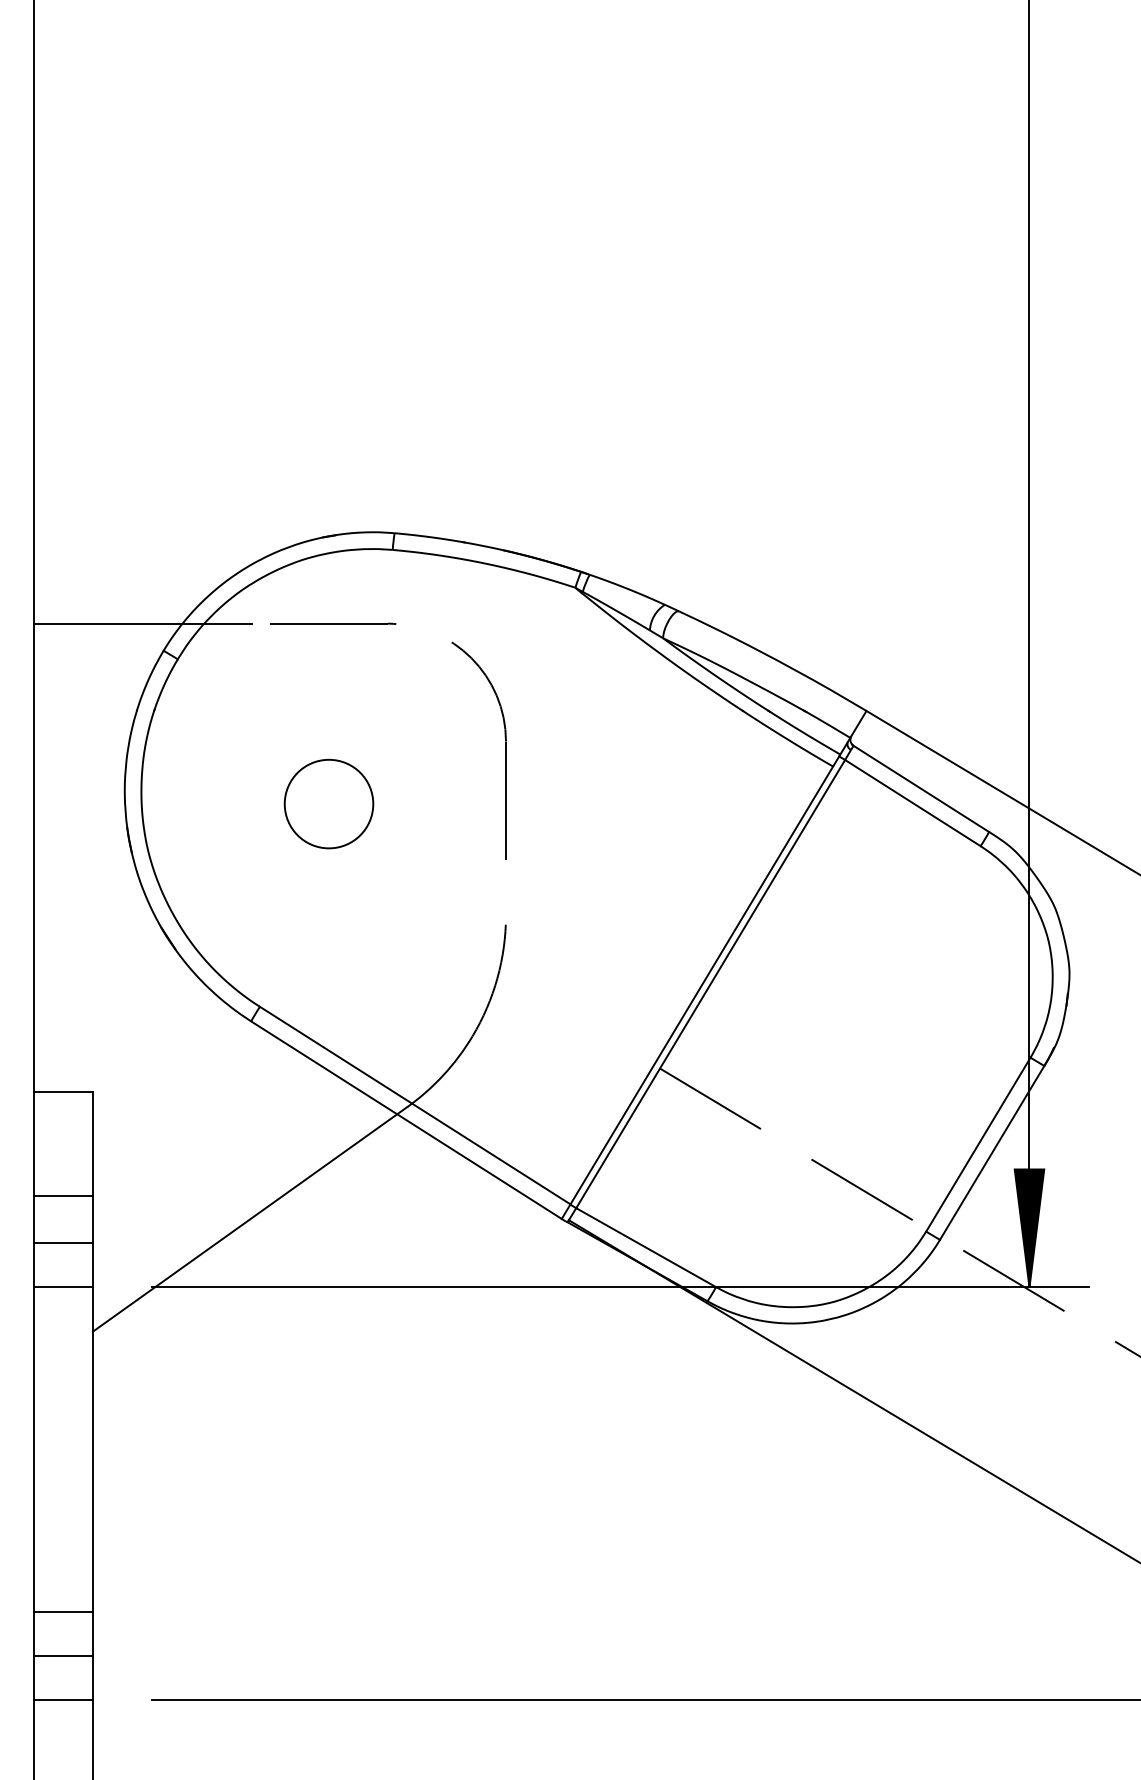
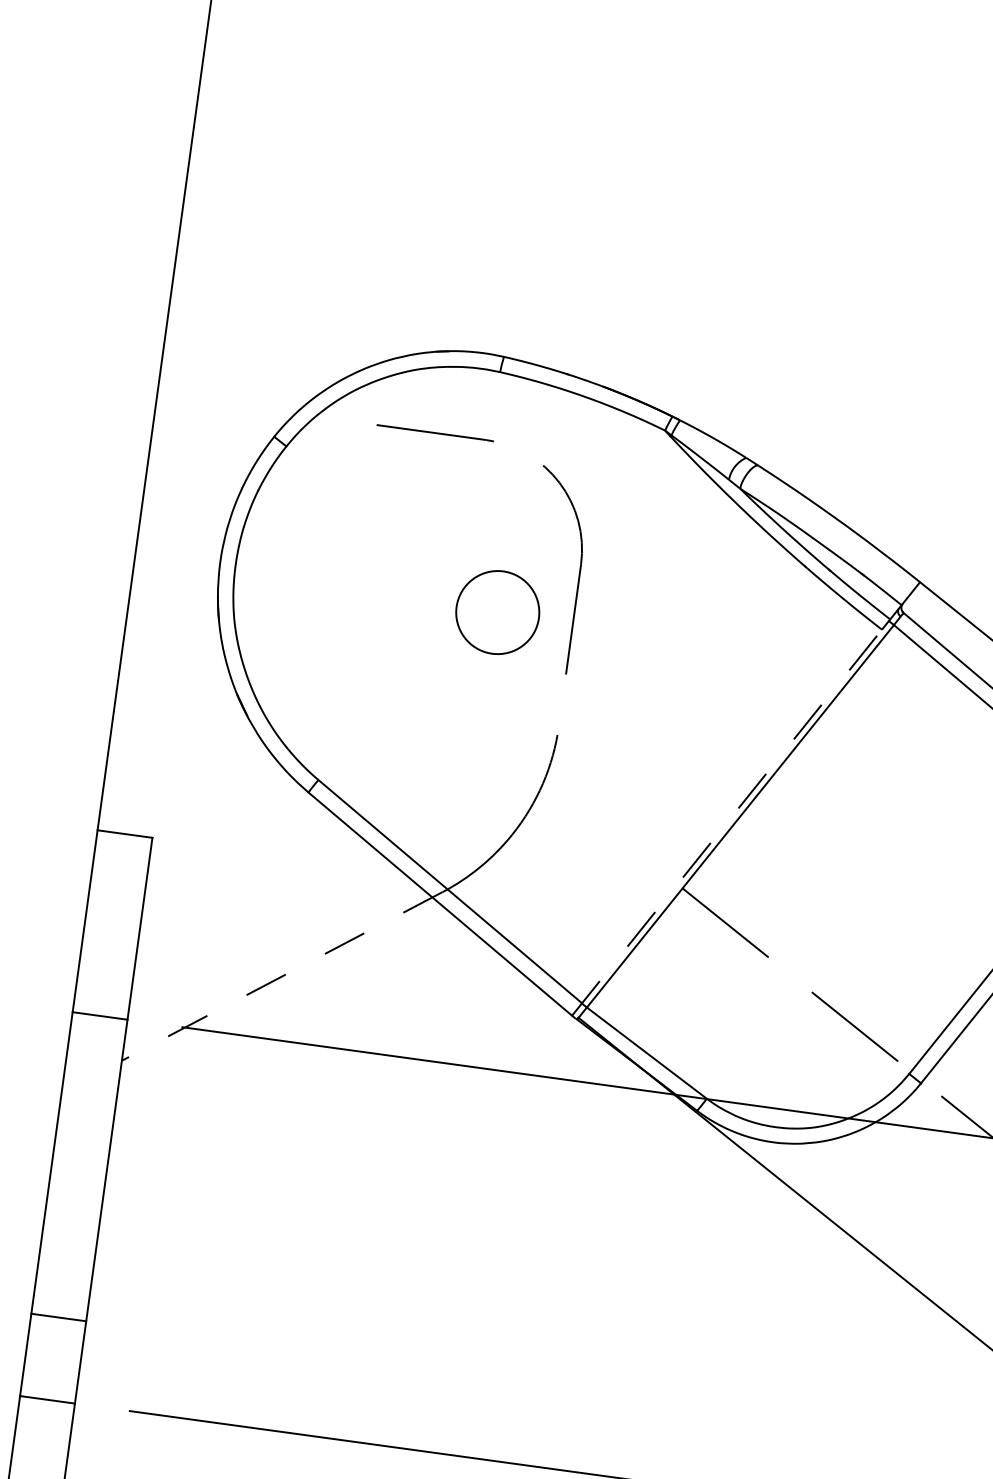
line: (143, 623) -> (259, 408), removed
circle: (328, 803) -> (497, 611), moved
line: (697, 992) -> (727, 822), solid -> dashed
line: (63, 1196) -> (111, 931), removed
line: (249, 1219) -> (281, 976), solid -> dashed
line: (63, 1243) -> (105, 975), removed
line: (63, 1656) -> (53, 1359), removed

